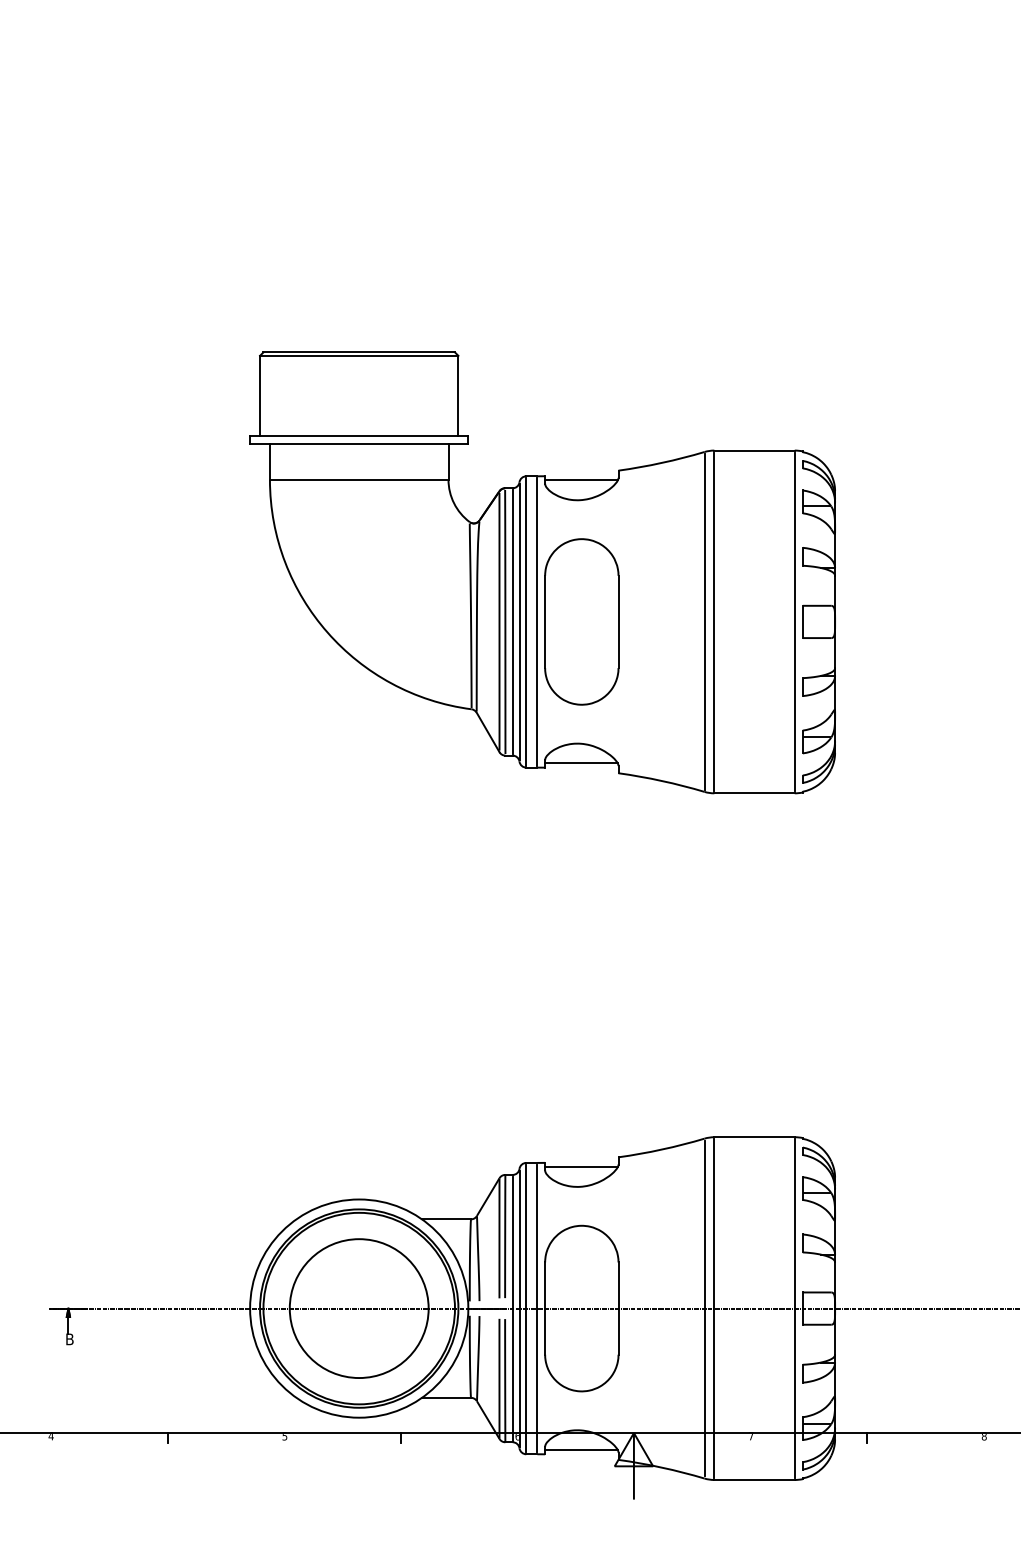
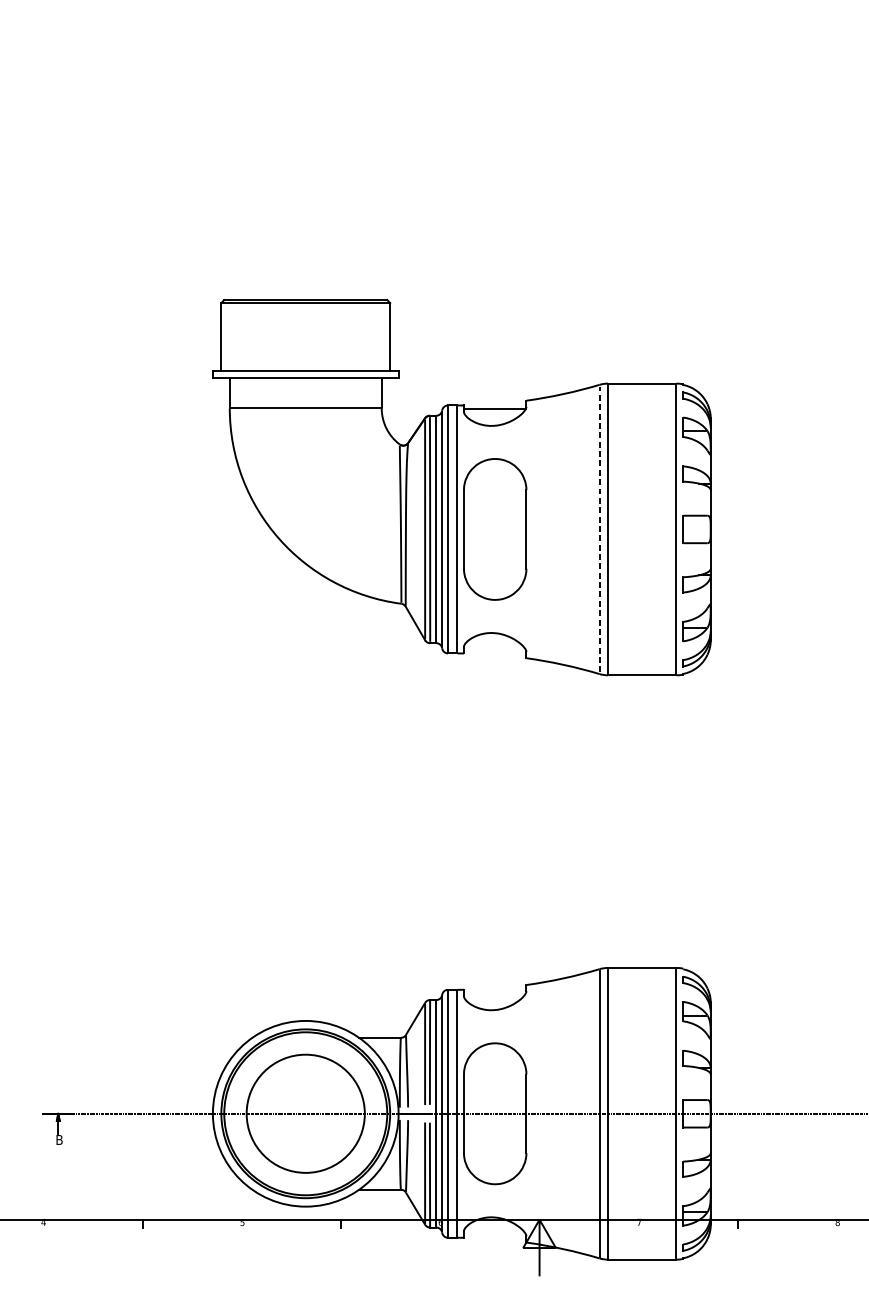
line: (704, 621) -> (599, 529), solid -> dashed
line: (581, 763) -> (494, 649), removed
line: (581, 1167) -> (494, 993), removed
line: (581, 1450) -> (494, 1234), removed

